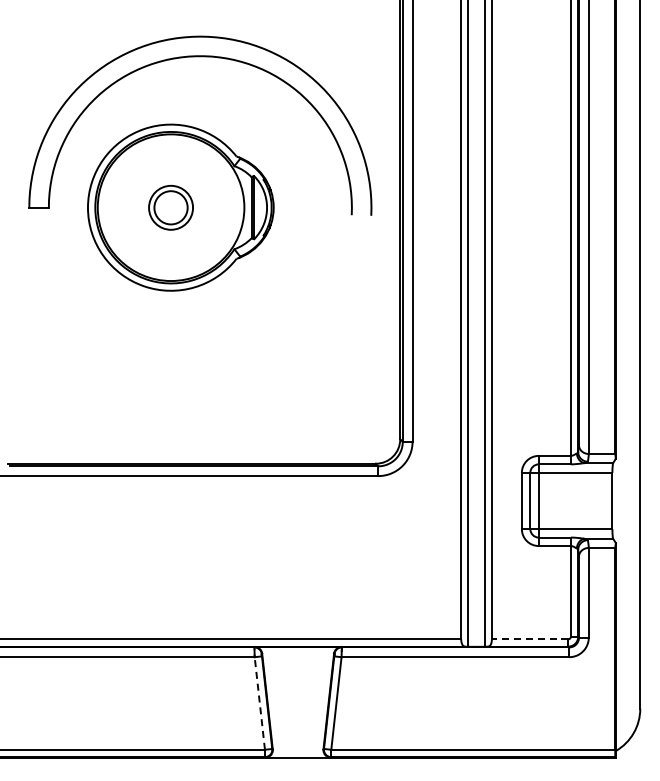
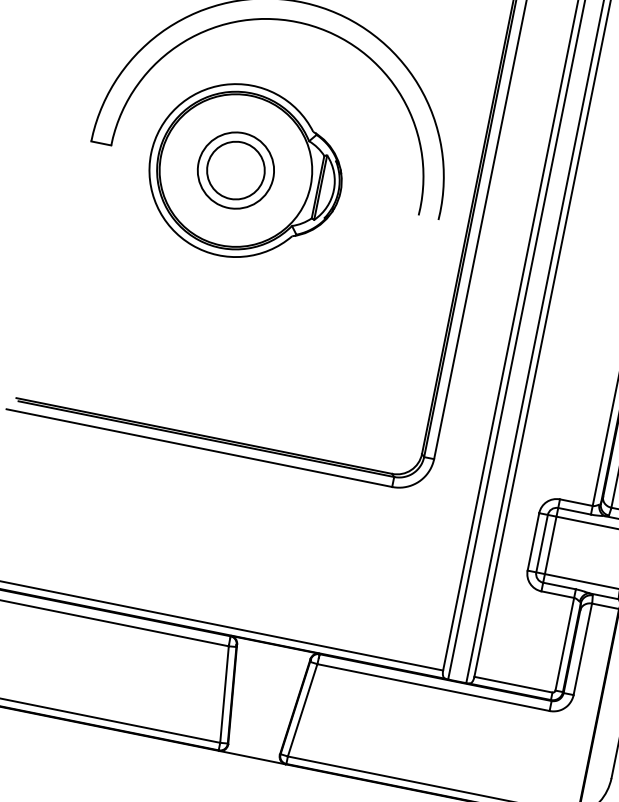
part: (170, 207) -> (235, 170), size x1.67
line: (529, 639) -> (512, 684), dashed -> solid
line: (259, 703) -> (224, 694), dashed -> solid

